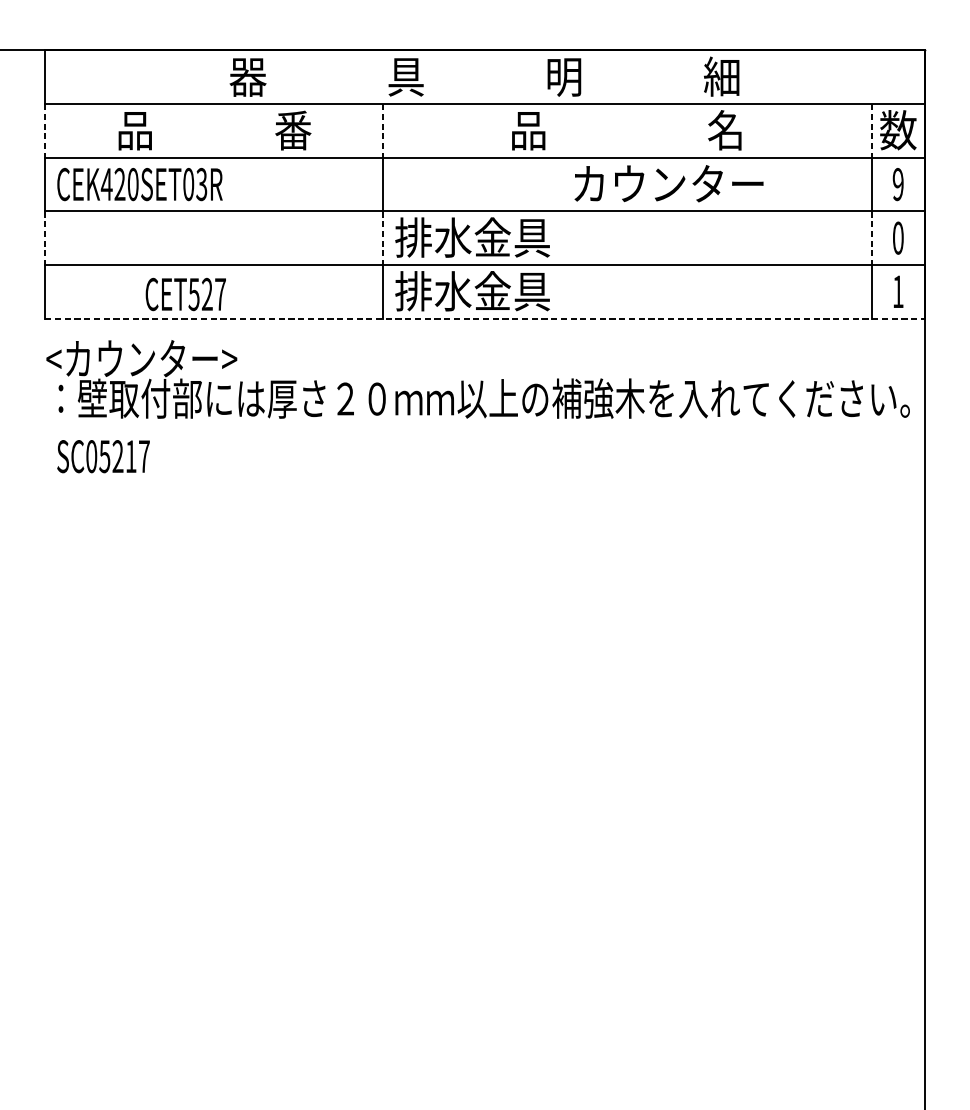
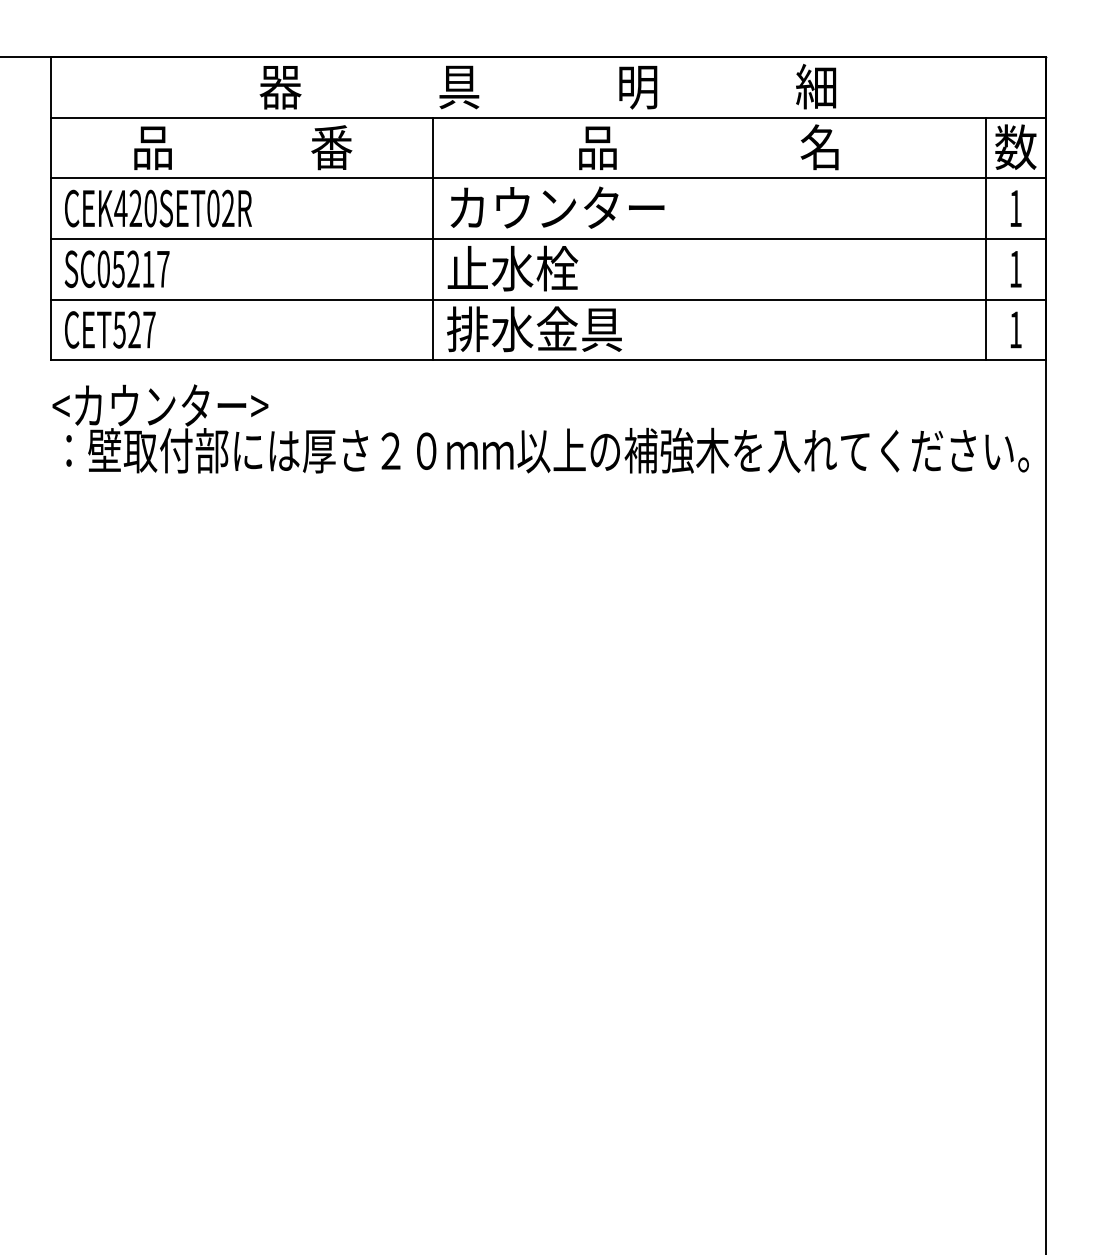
line: (45, 131) -> (51, 148), dashed -> solid
line: (383, 131) -> (433, 148), dashed -> solid
line: (871, 131) -> (985, 148), dashed -> solid
text: (668, 183) -> (557, 207), moved
text: (201, 184) -> (227, 208), CEK420SET03R -> CEK420SET02R
text: (898, 184) -> (1015, 208), 9 -> 1
text: (472, 237) -> (534, 268), 排水金具 -> 止水栓
line: (45, 238) -> (51, 269), dashed -> solid
line: (383, 238) -> (433, 269), dashed -> solid
line: (871, 238) -> (985, 269), dashed -> solid
text: (898, 238) -> (1015, 269), 0 -> 1
text: (186, 294) -> (110, 329), moved
line: (485, 318) -> (548, 360), dashed -> solid
text: (102, 456) -> (116, 269), moved

